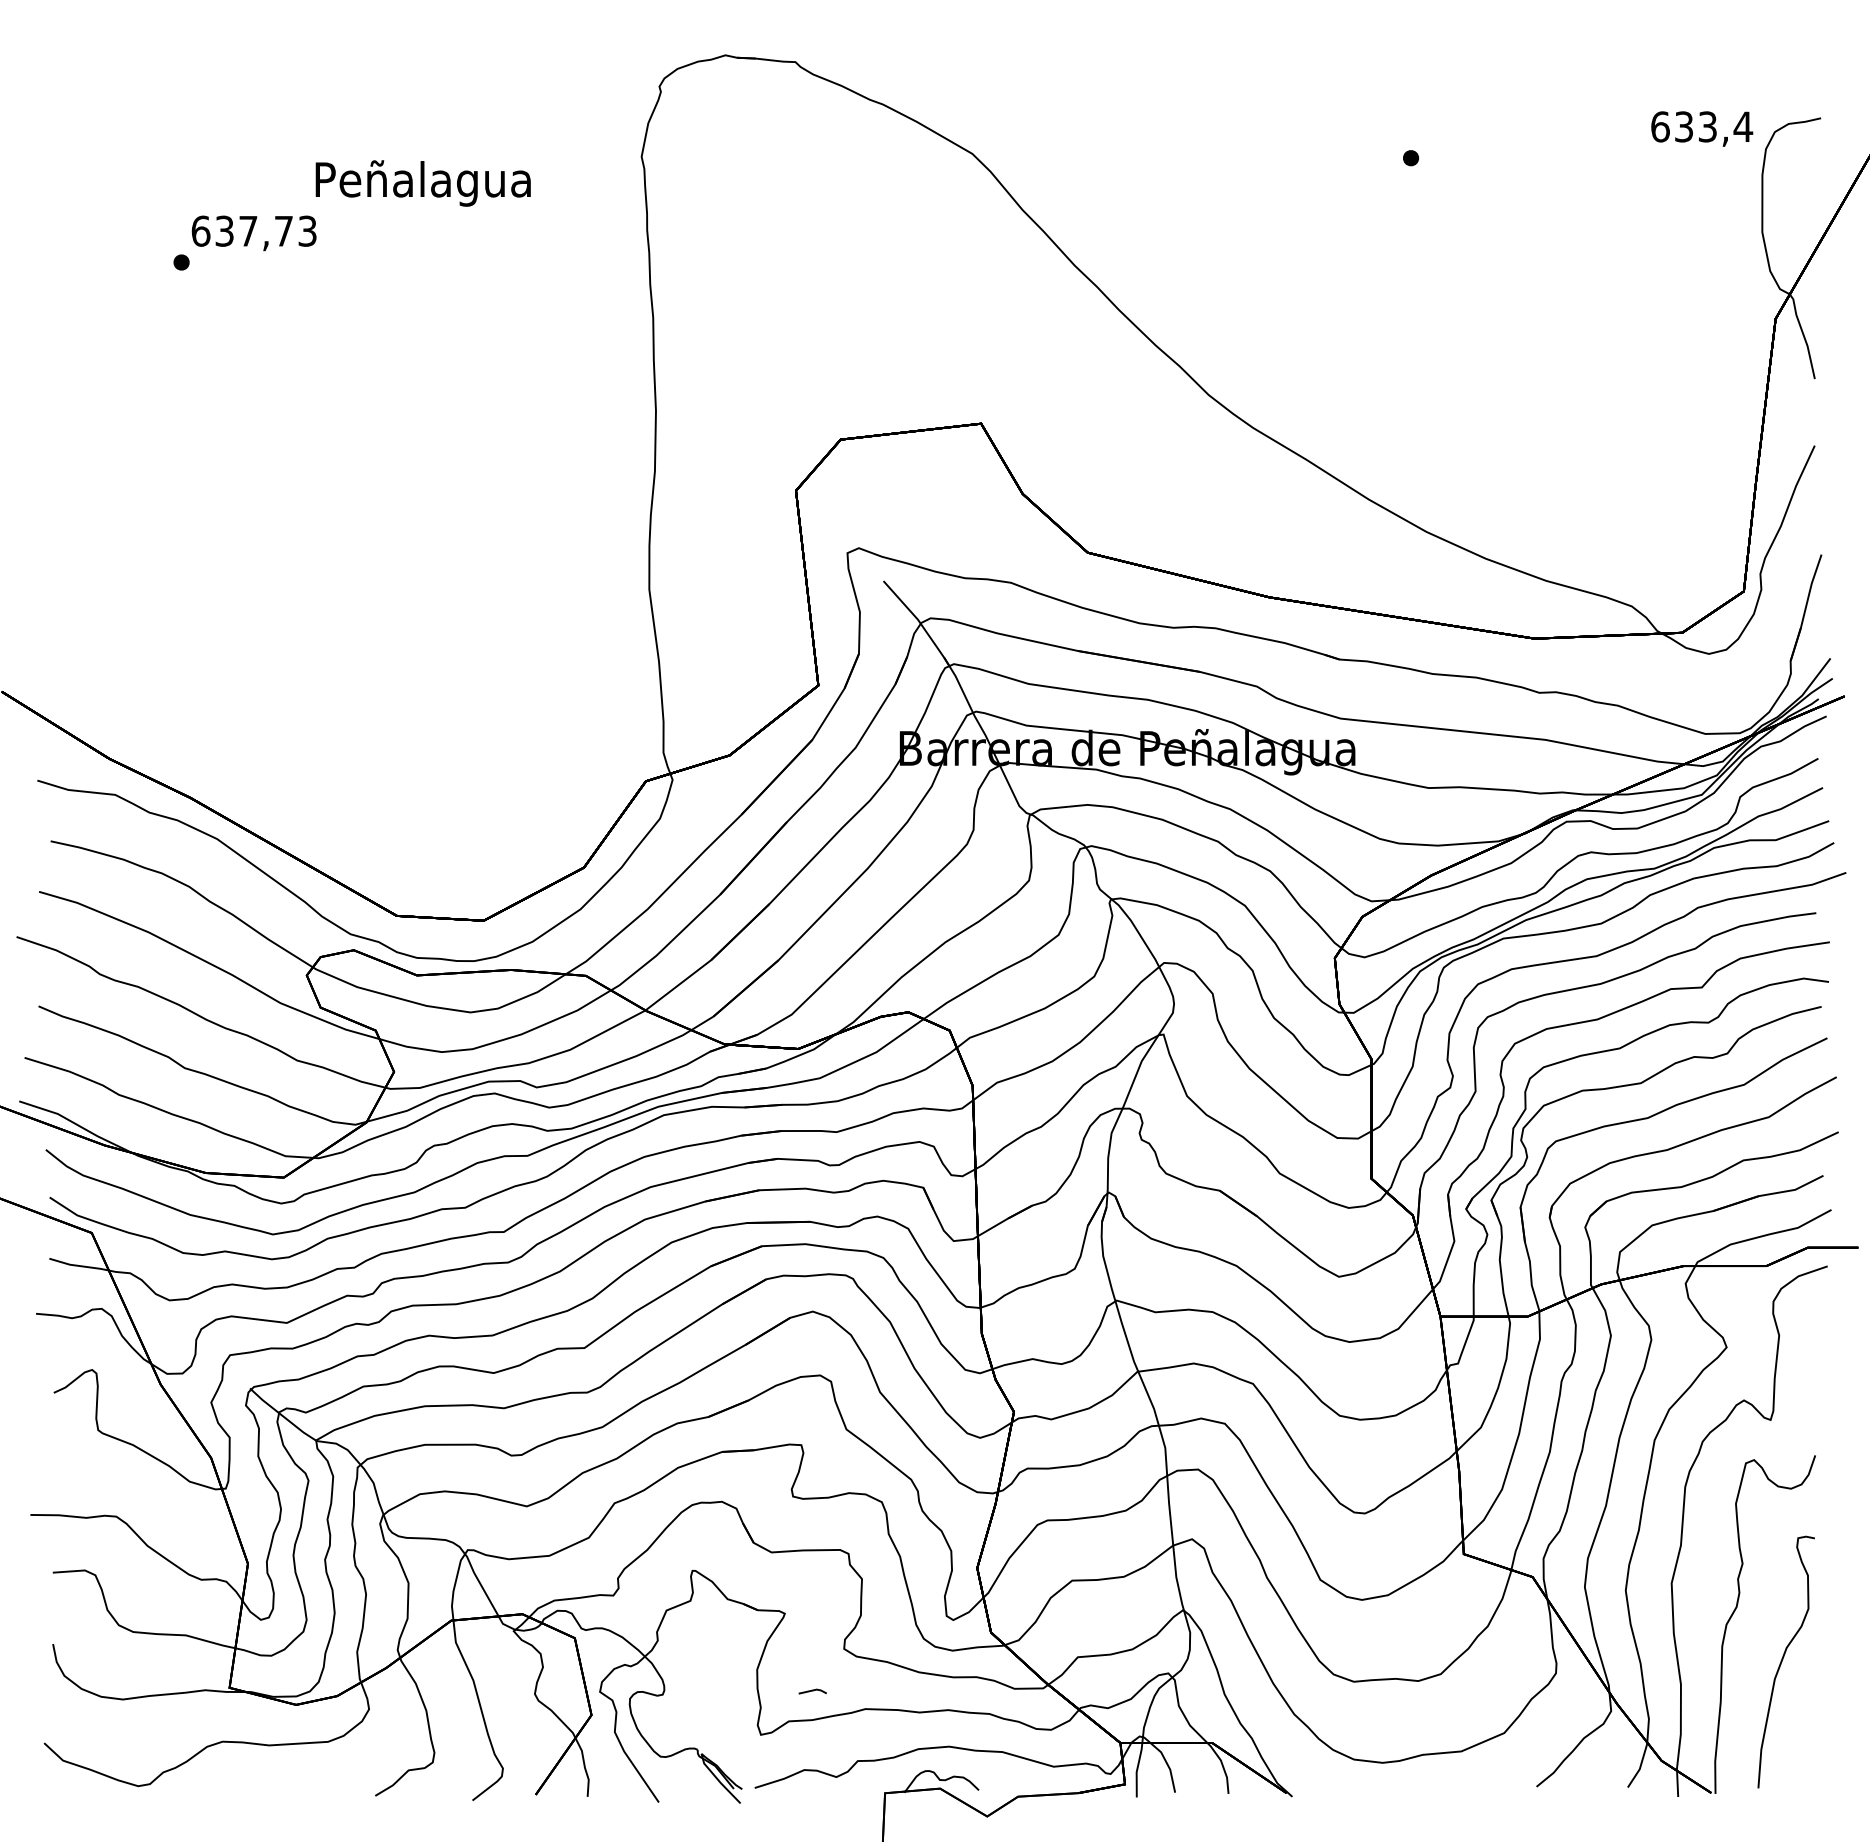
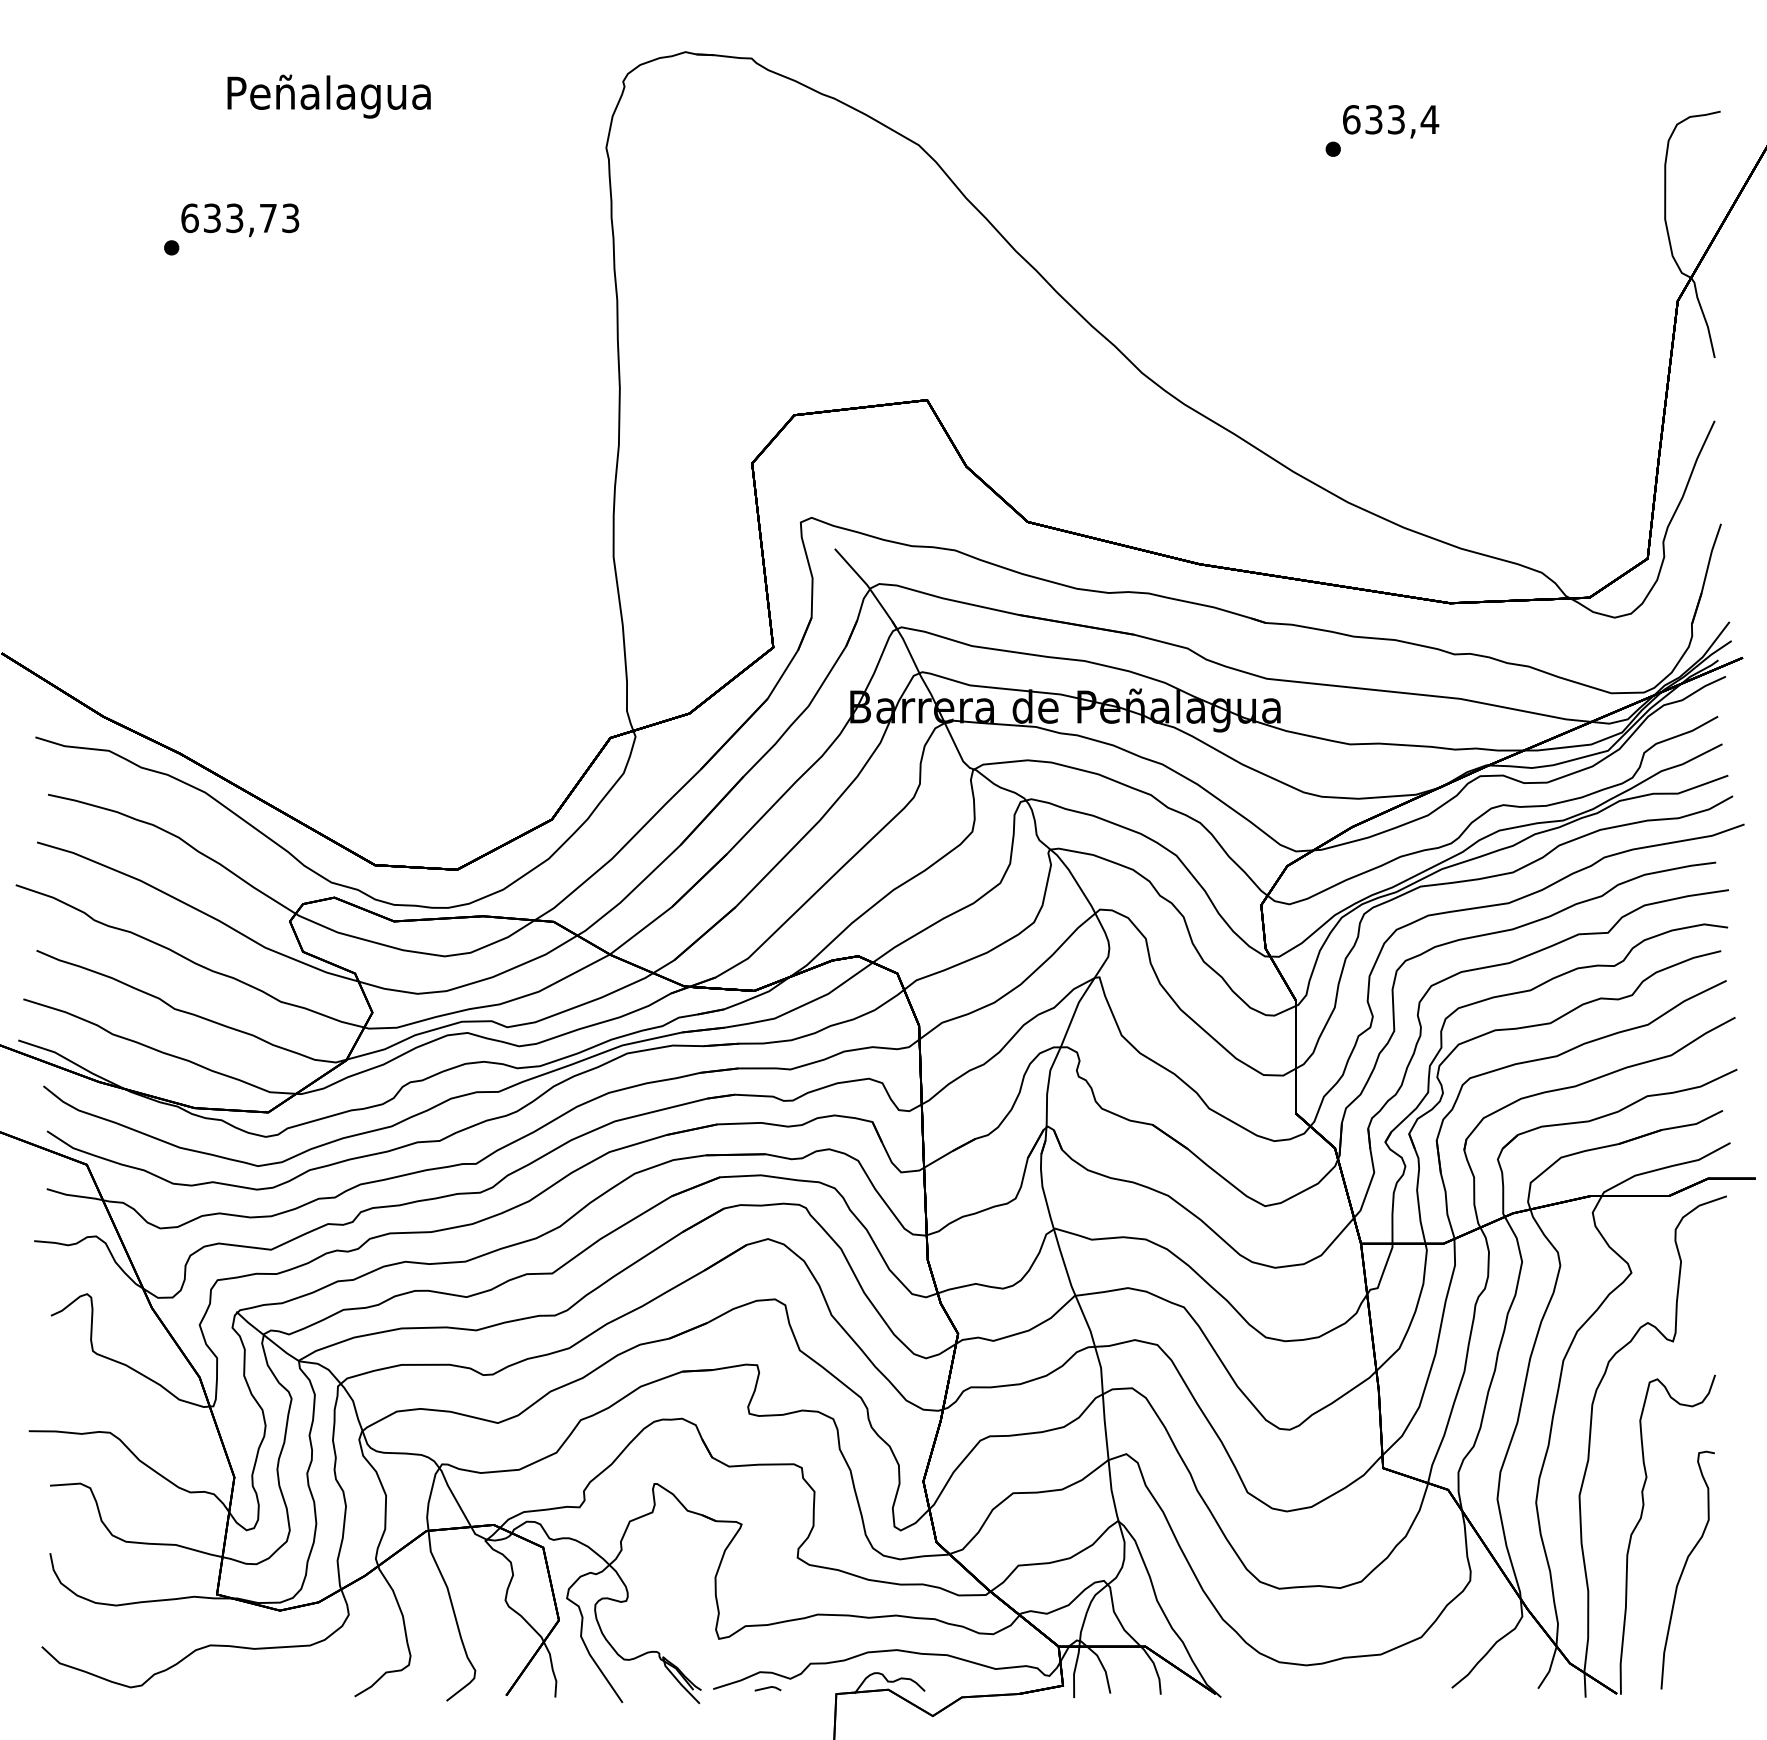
text: (1702, 128) -> (1391, 121), moved
text: (422, 183) -> (328, 96), moved
text: (248, 230) -> (234, 217), 637,73 -> 633,73
line: (812, 1691) -> (767, 1688), moved

